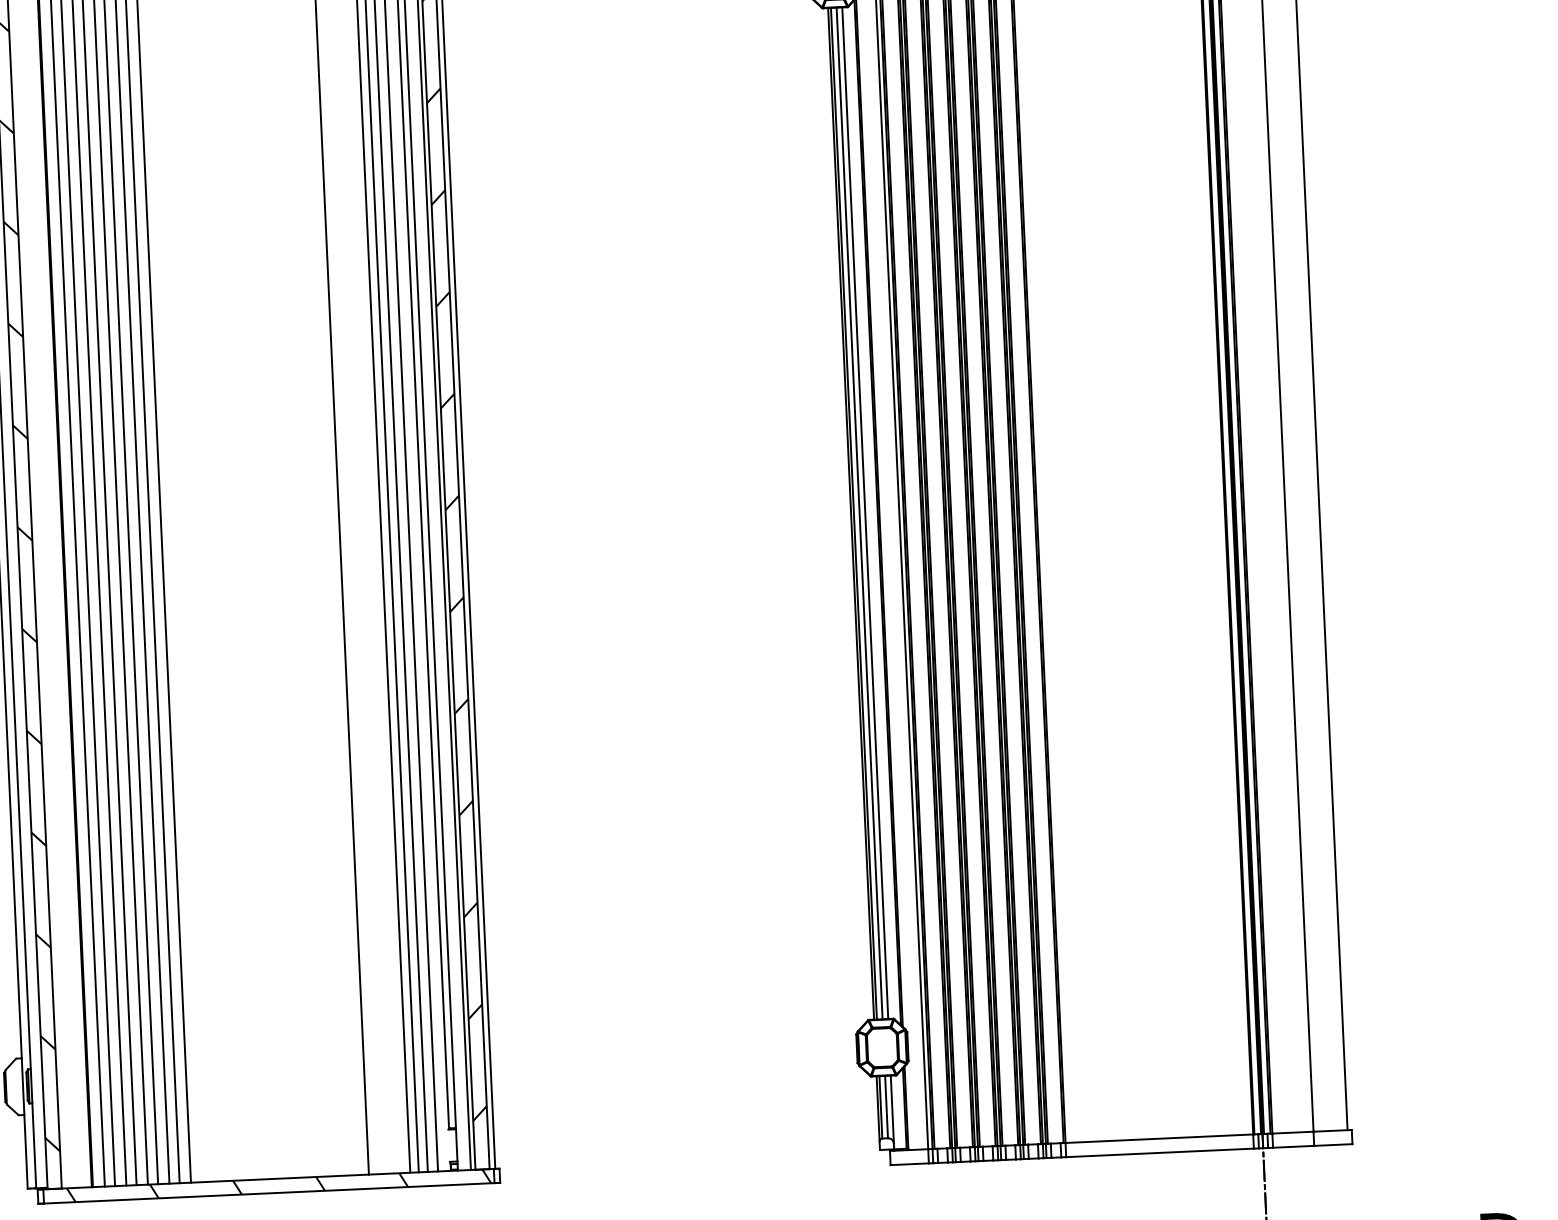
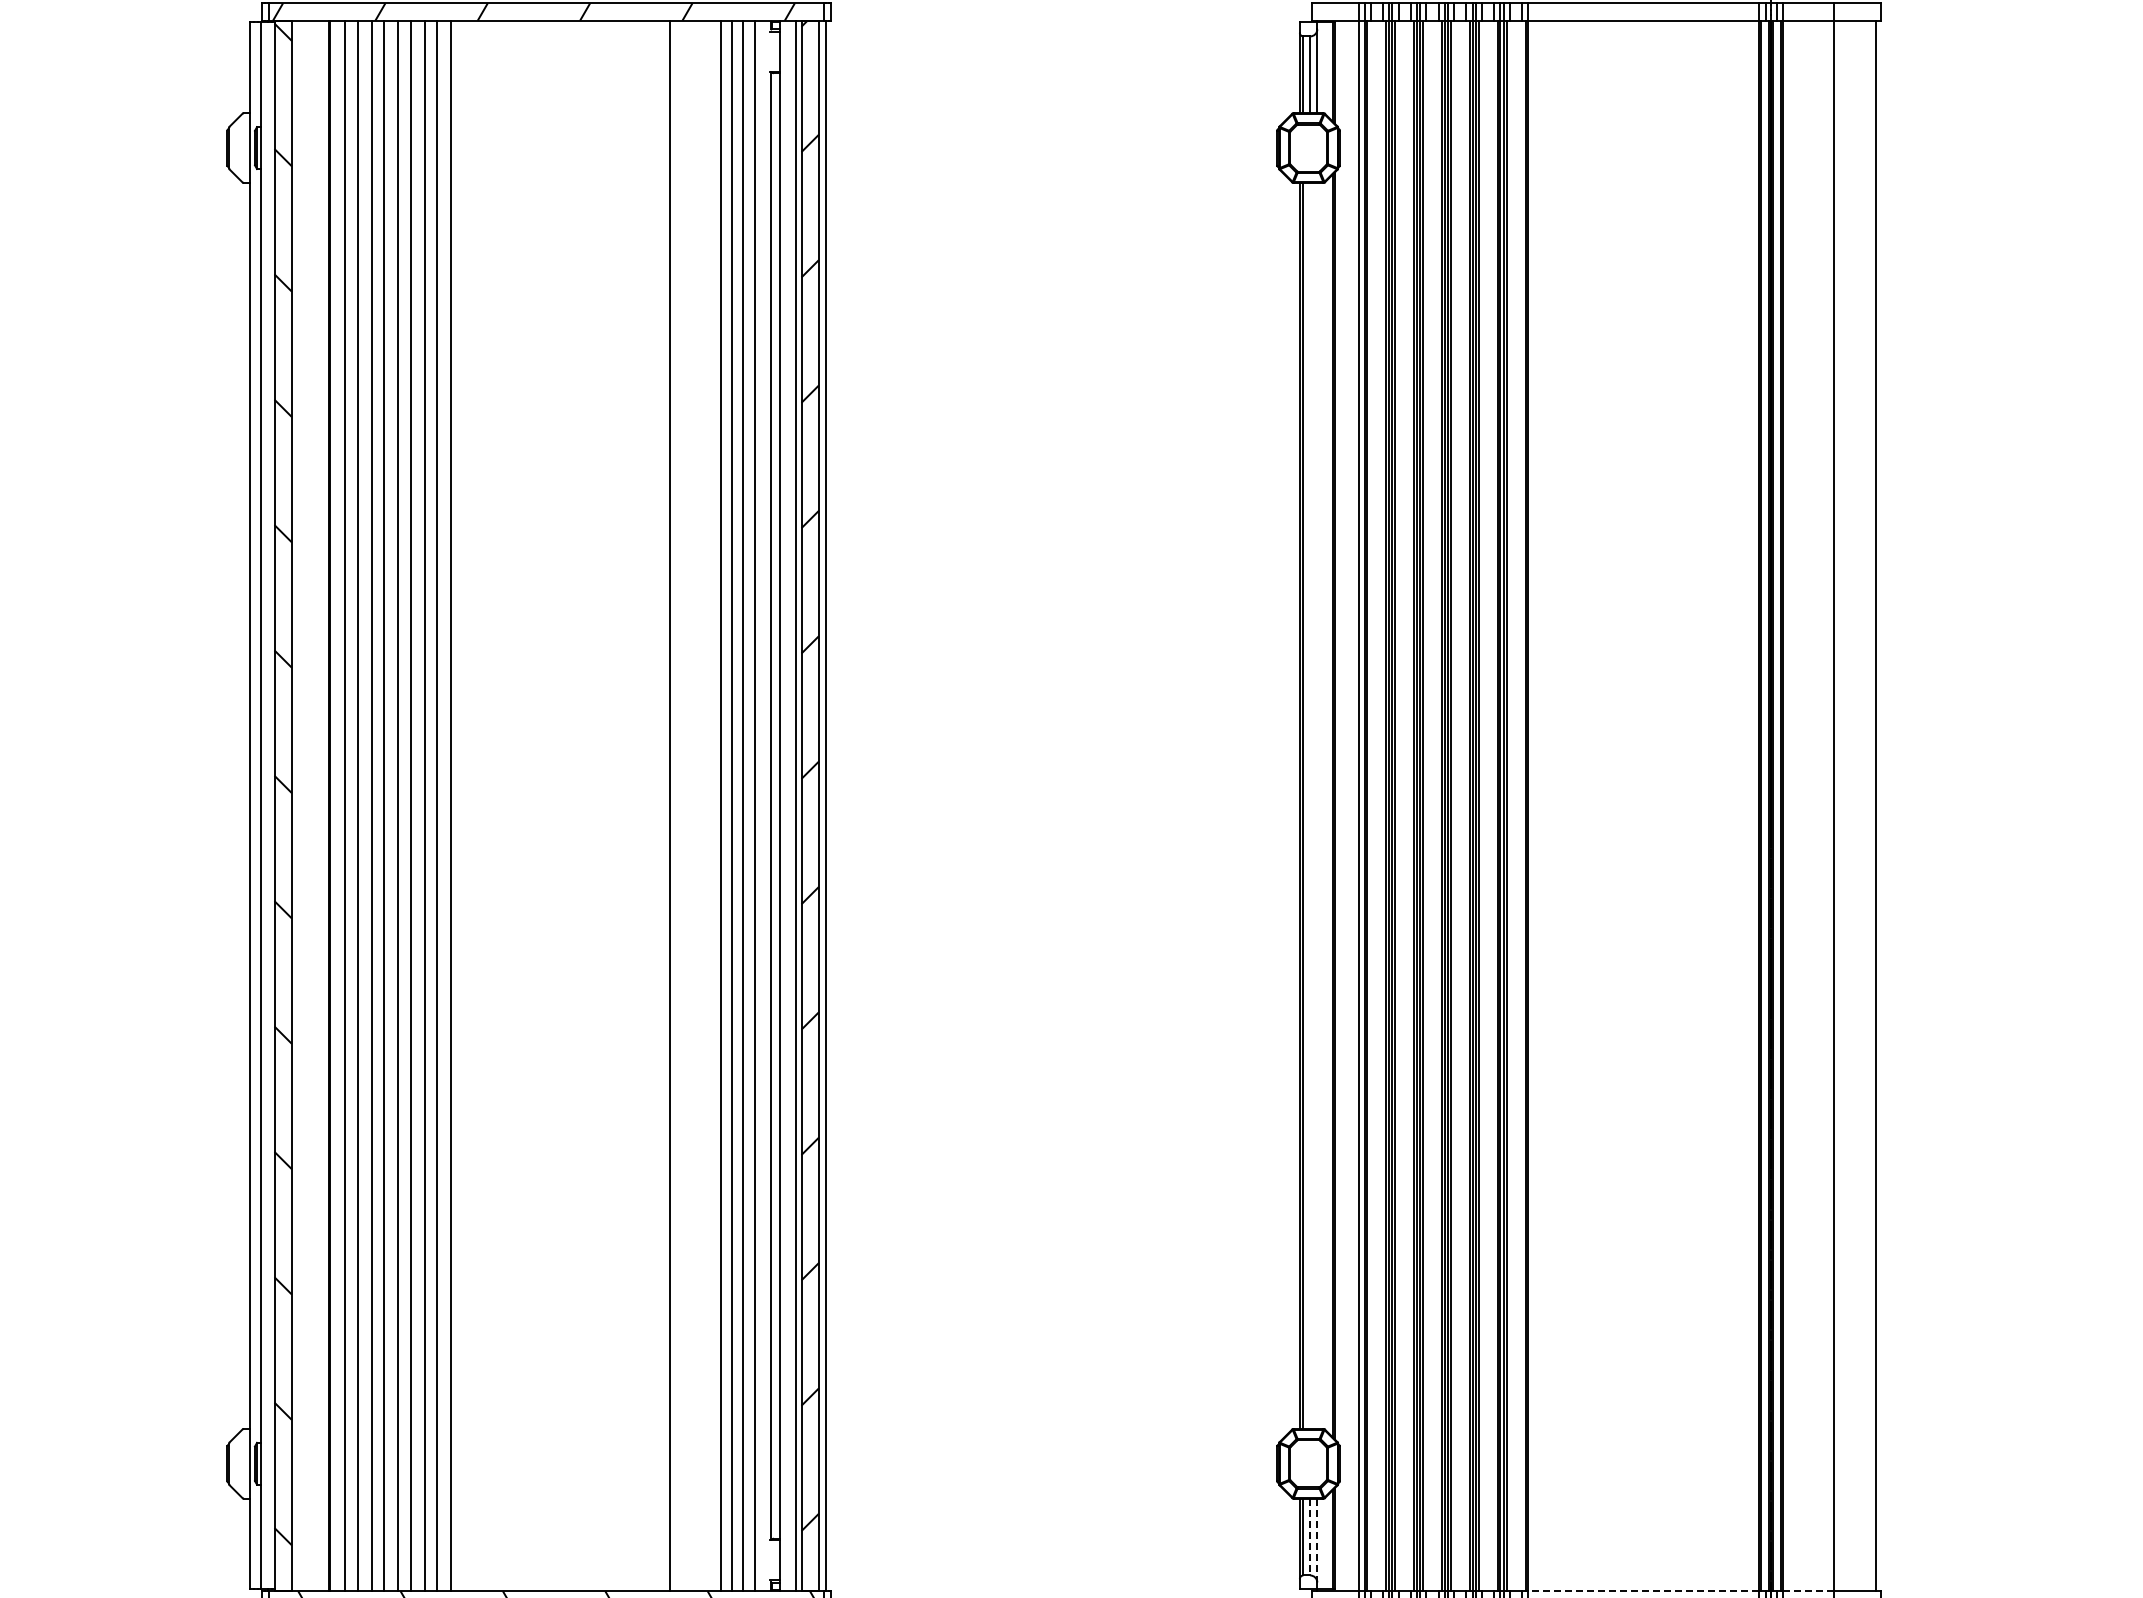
line: (865, 512) -> (1317, 805), removed
line: (859, 513) -> (1310, 805), removed
line: (886, 1107) -> (1310, 1537), solid -> dashed
line: (892, 1109) -> (1317, 1540), solid -> dashed
line: (1292, 1132) -> (1807, 1591), solid -> dashed
line: (1159, 1138) -> (1643, 1591), solid -> dashed

